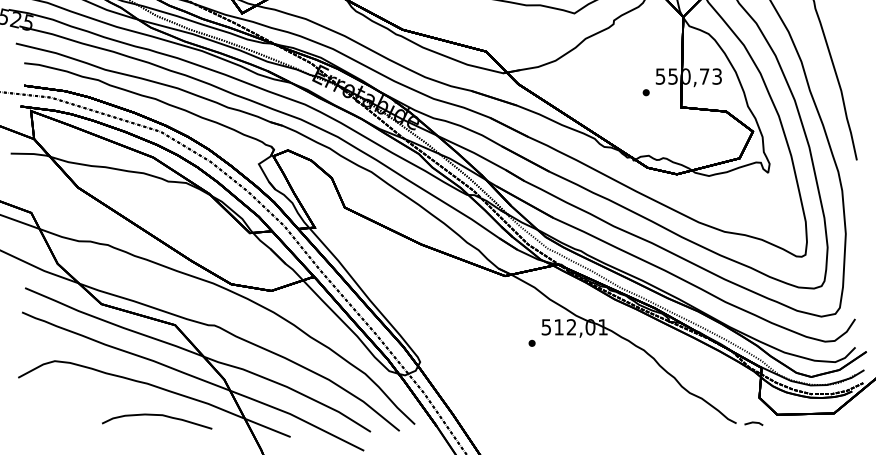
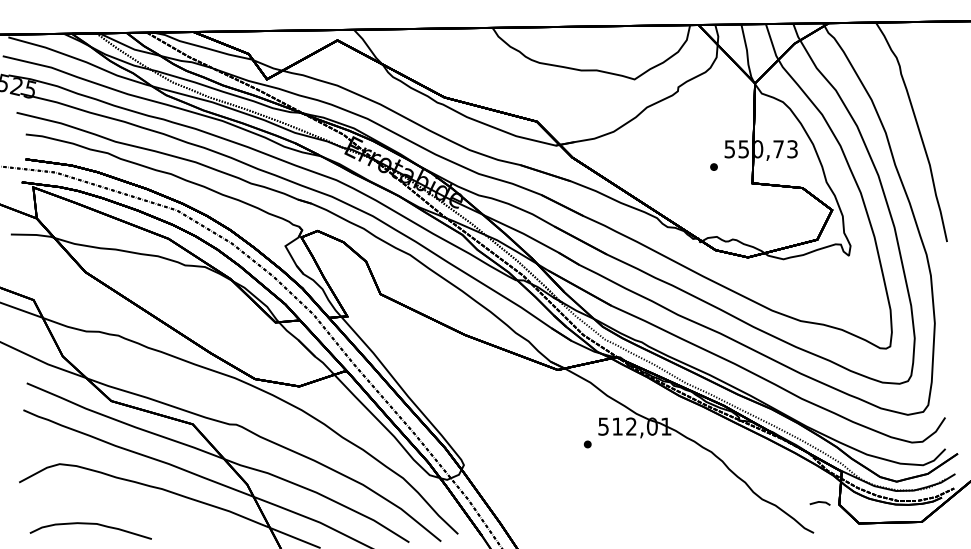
curve: (156, 415) -> (90, 524), moved
line: (753, 422) -> (819, 502), moved

